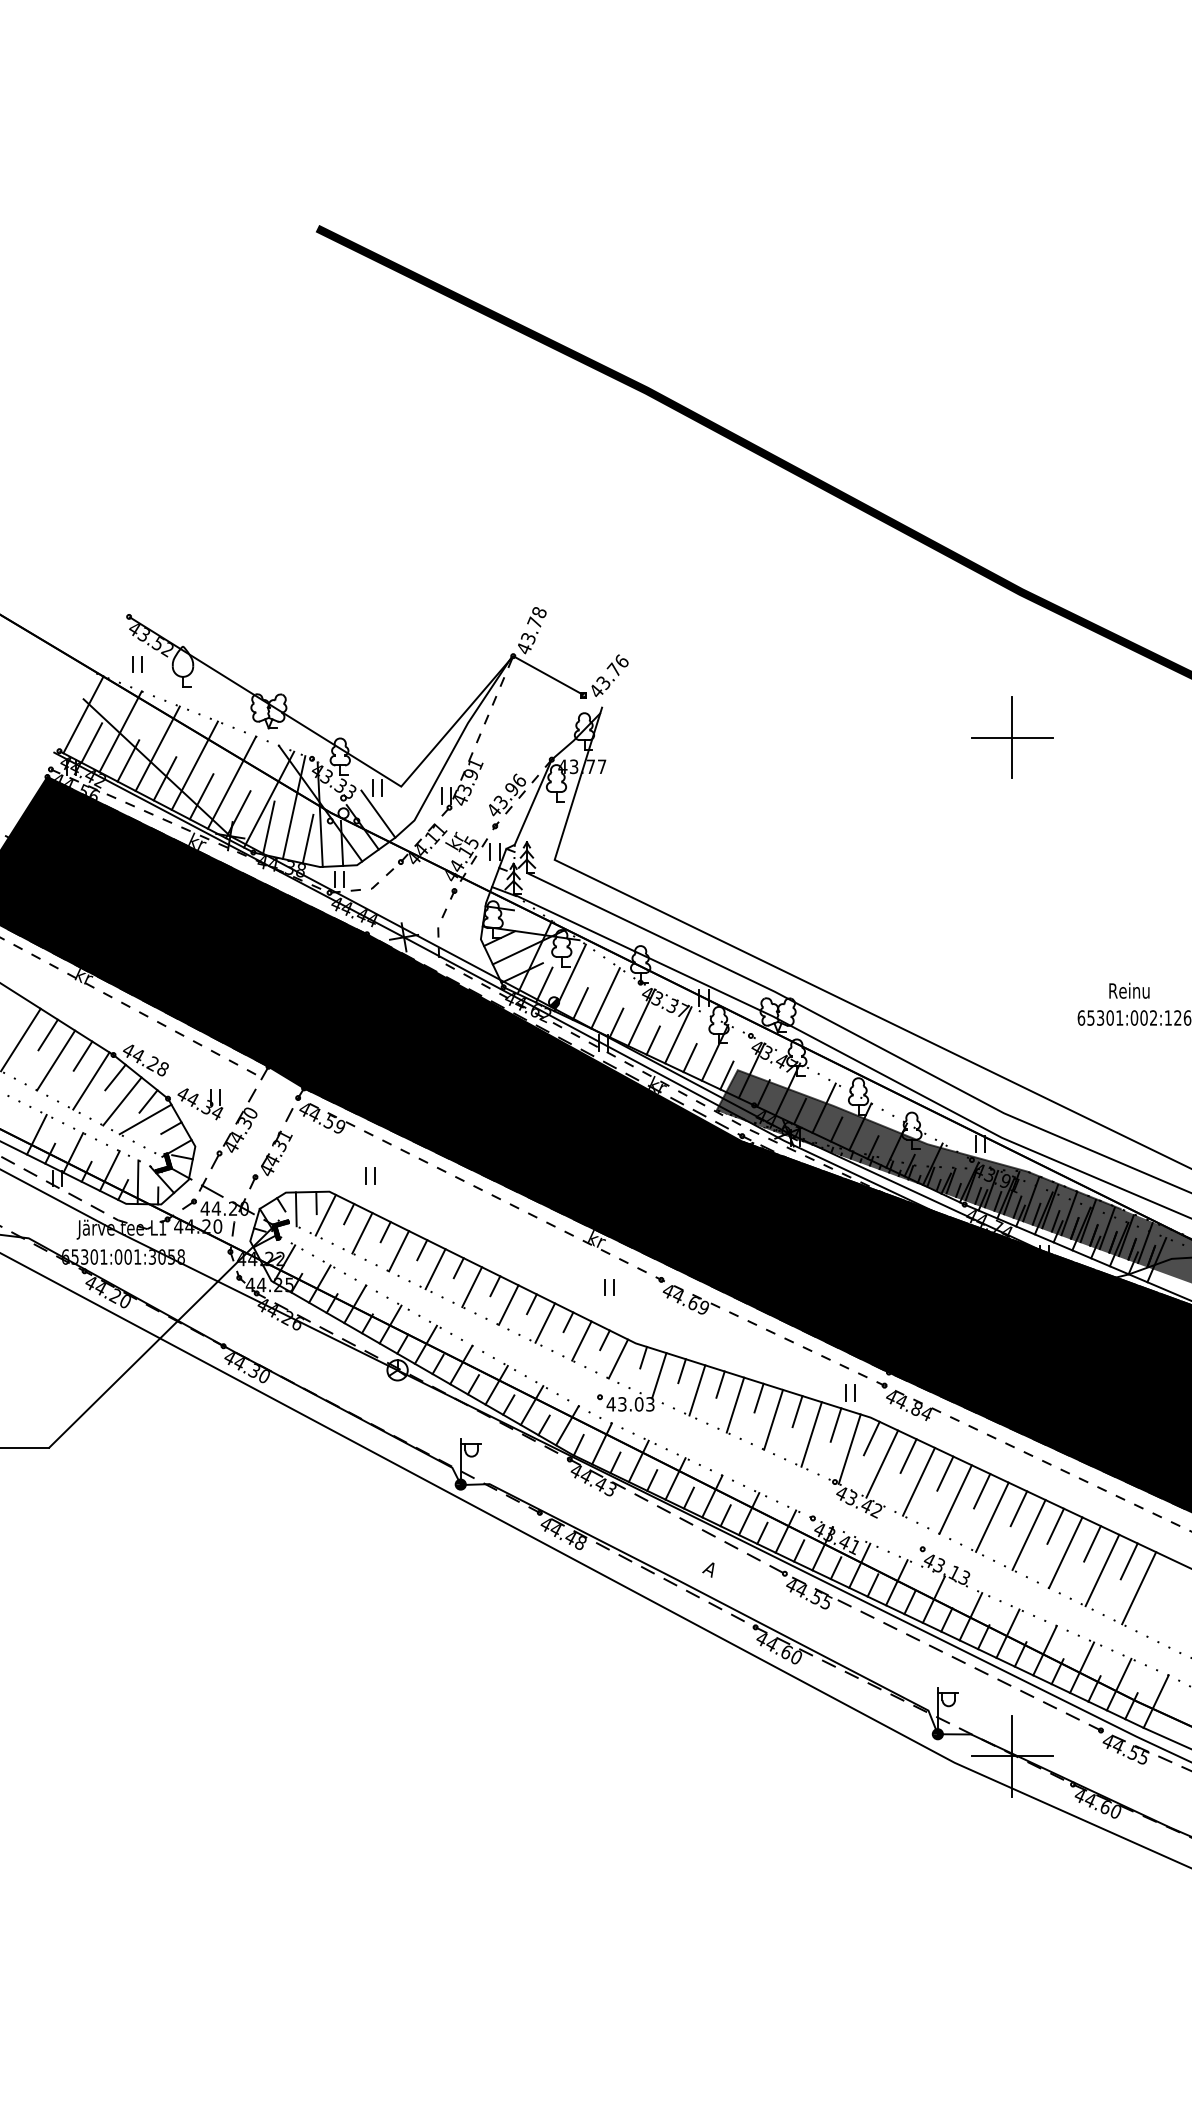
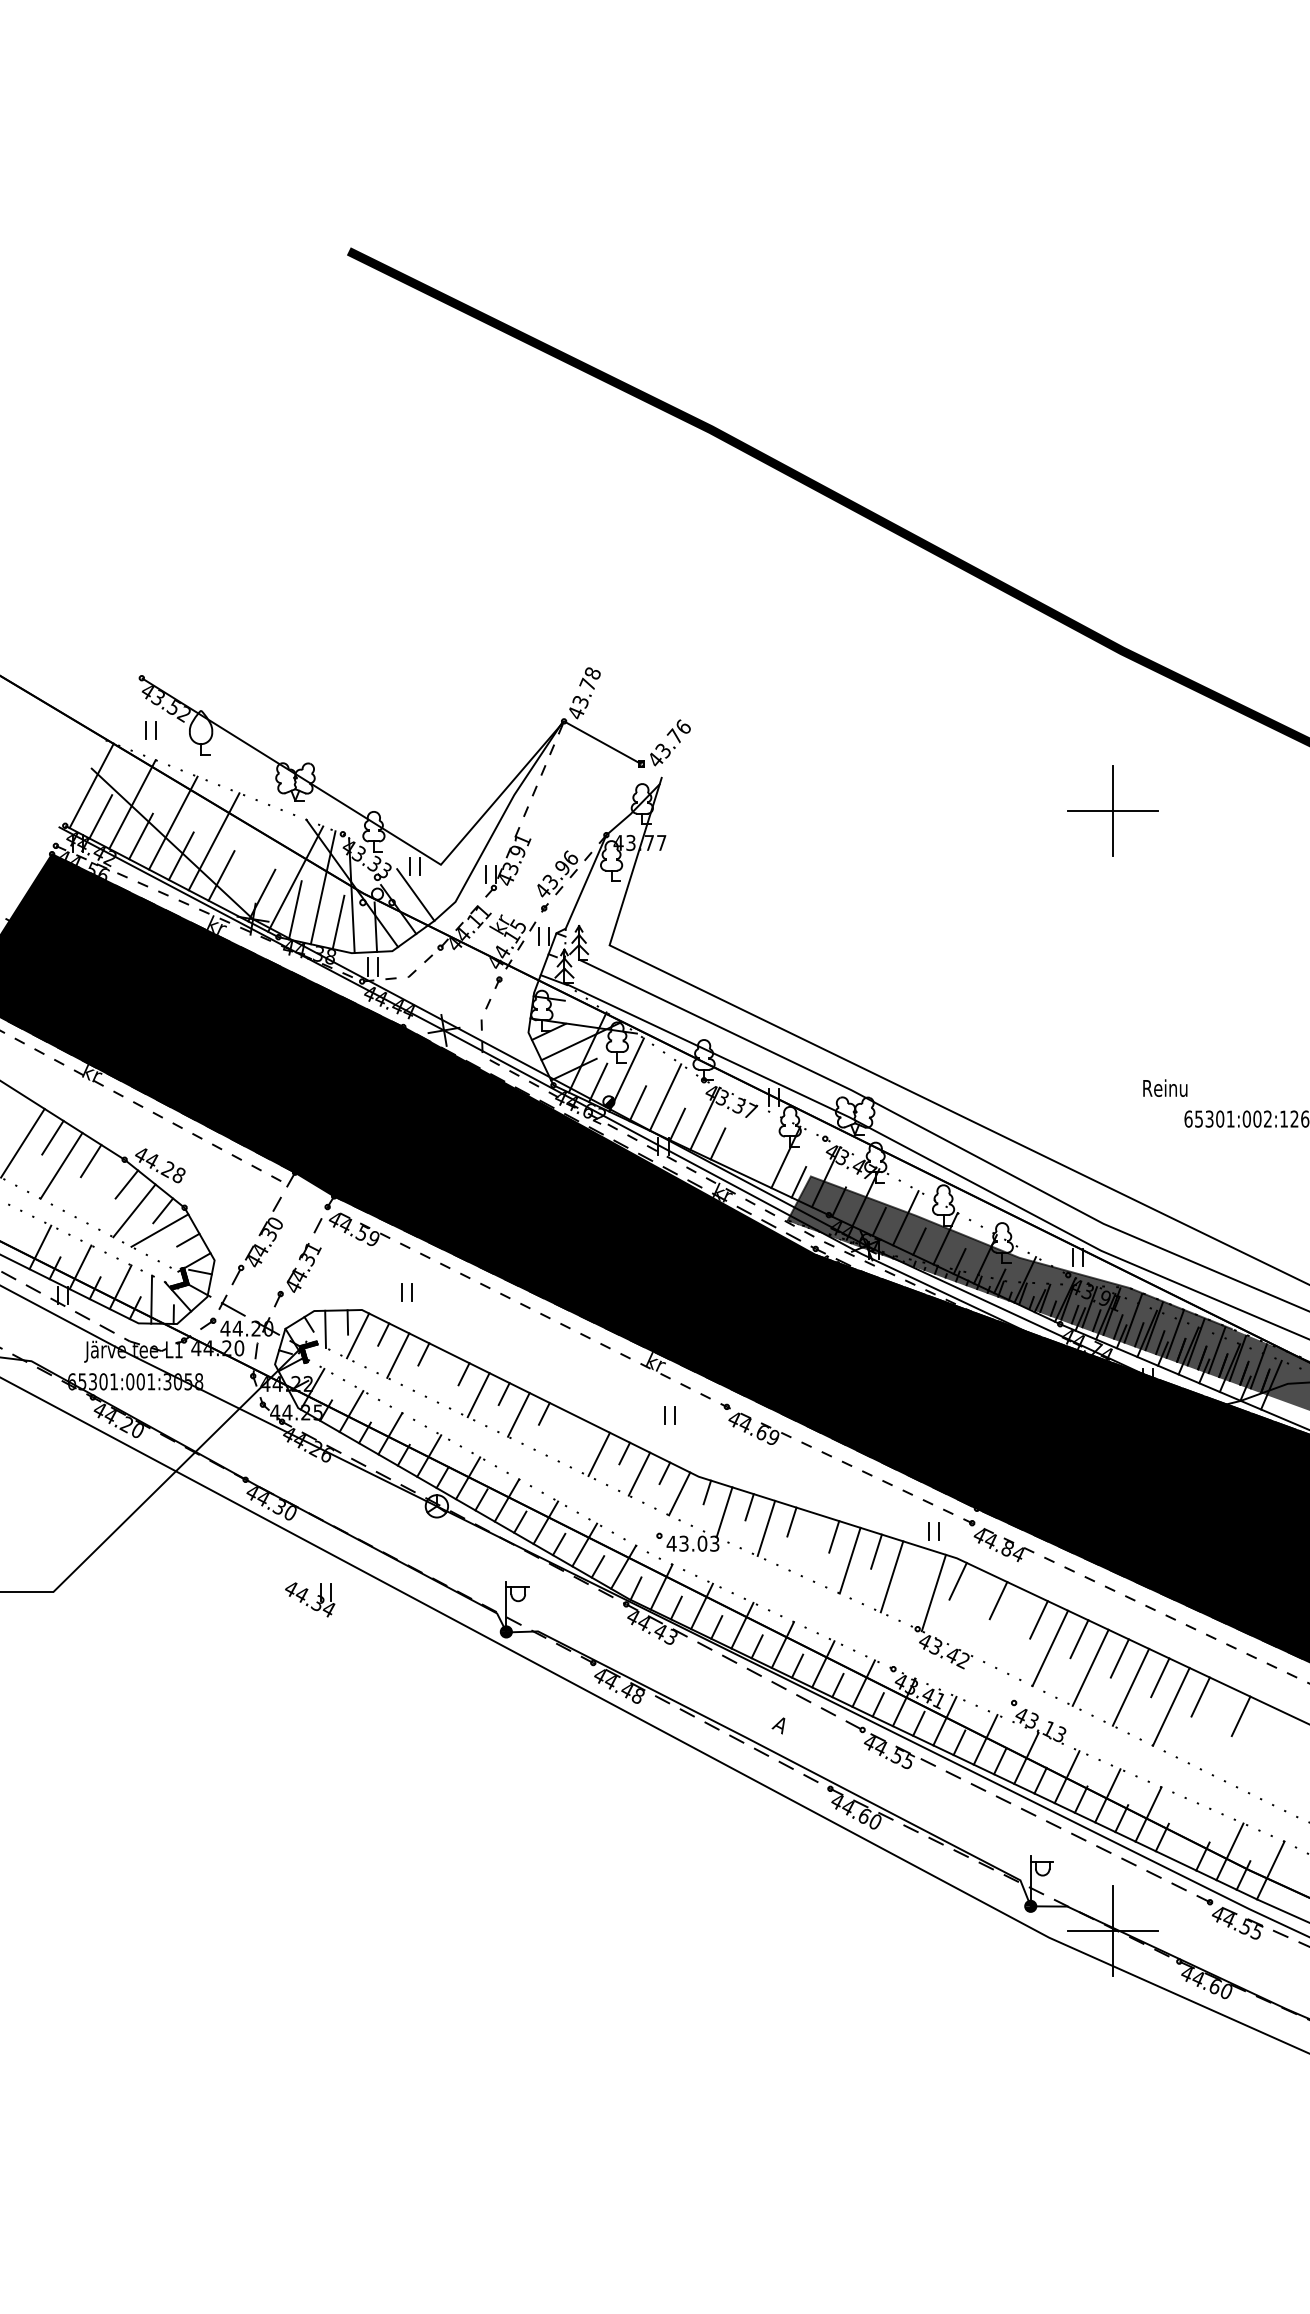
line: (231, 782) -> (254, 860), removed
text: (1129, 990) -> (1165, 1087), moved
line: (678, 1034) -> (745, 1137), removed
line: (690, 1057) -> (758, 1162), removed
line: (91, 1081) -> (100, 1188), removed
part: (200, 1103) -> (310, 1599), moved
line: (399, 1251) -> (438, 1375), removed
line: (508, 1304) -> (558, 1434), removed
line: (531, 1304) -> (584, 1433), removed
line: (734, 1405) -> (807, 1544), removed
line: (835, 1425) -> (918, 1566), removed
line: (882, 1464) -> (969, 1609), removed
line: (918, 1481) -> (1009, 1628), removed
line: (1102, 1570) -> (1211, 1726), removed
line: (1138, 1587) -> (1251, 1745), removed
line: (1082, 1667) -> (1189, 1832), removed

